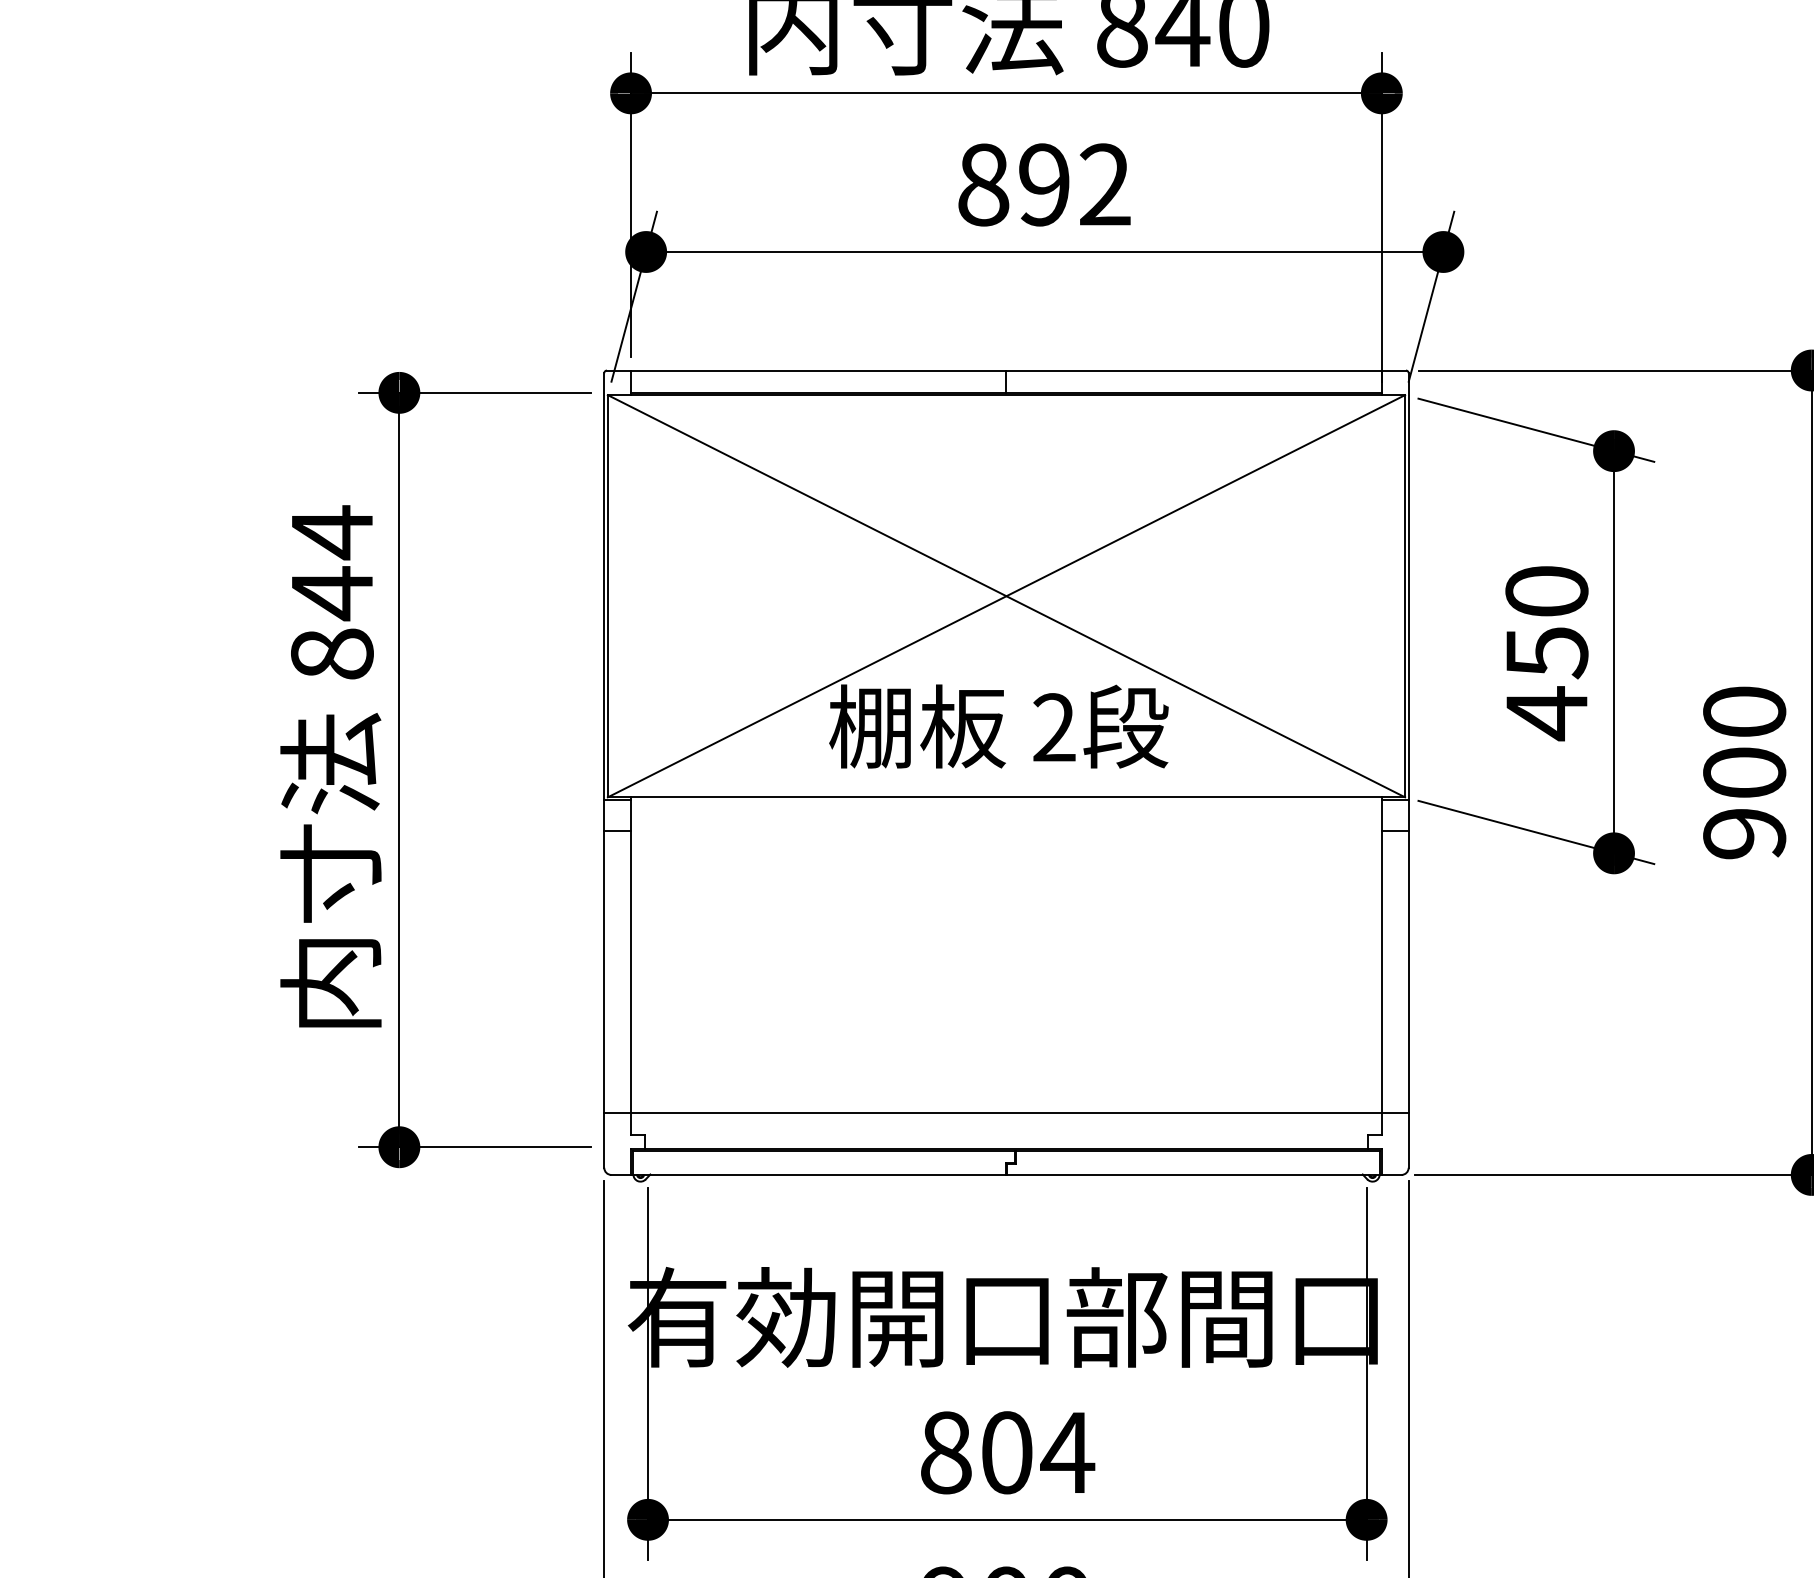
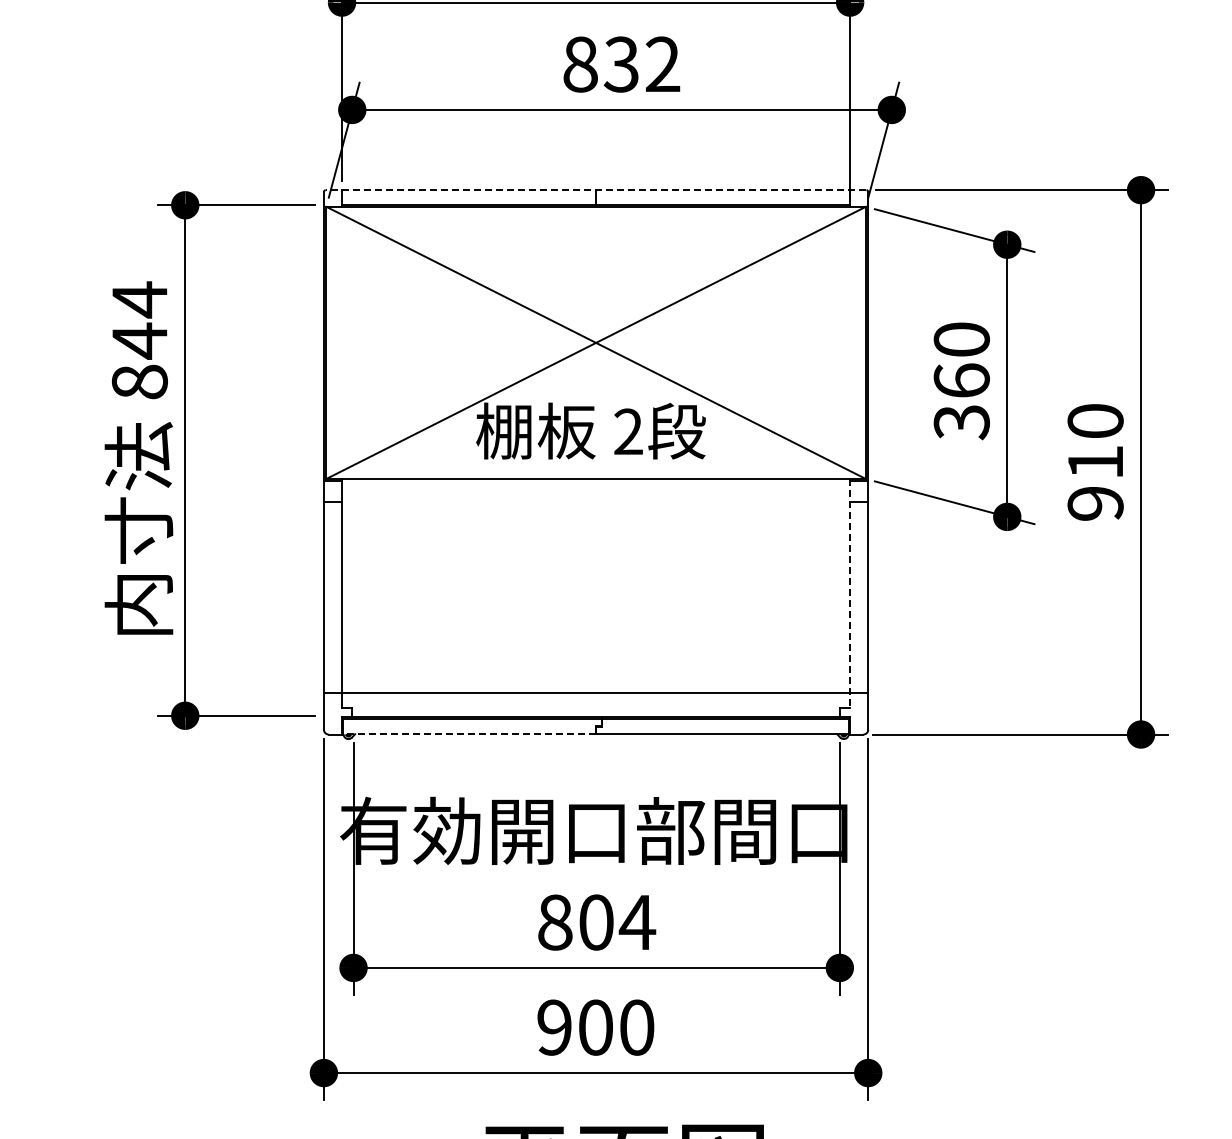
text: (1042, 184) -> (620, 64), 892 -> 832
line: (1005, 371) -> (595, 190), solid -> dashed
text: (1546, 684) -> (961, 402), 450 -> 360
text: (1744, 772) -> (1095, 462), 900 -> 910
line: (1382, 966) -> (850, 593), solid -> dashed
line: (819, 1174) -> (469, 734), solid -> dashed

